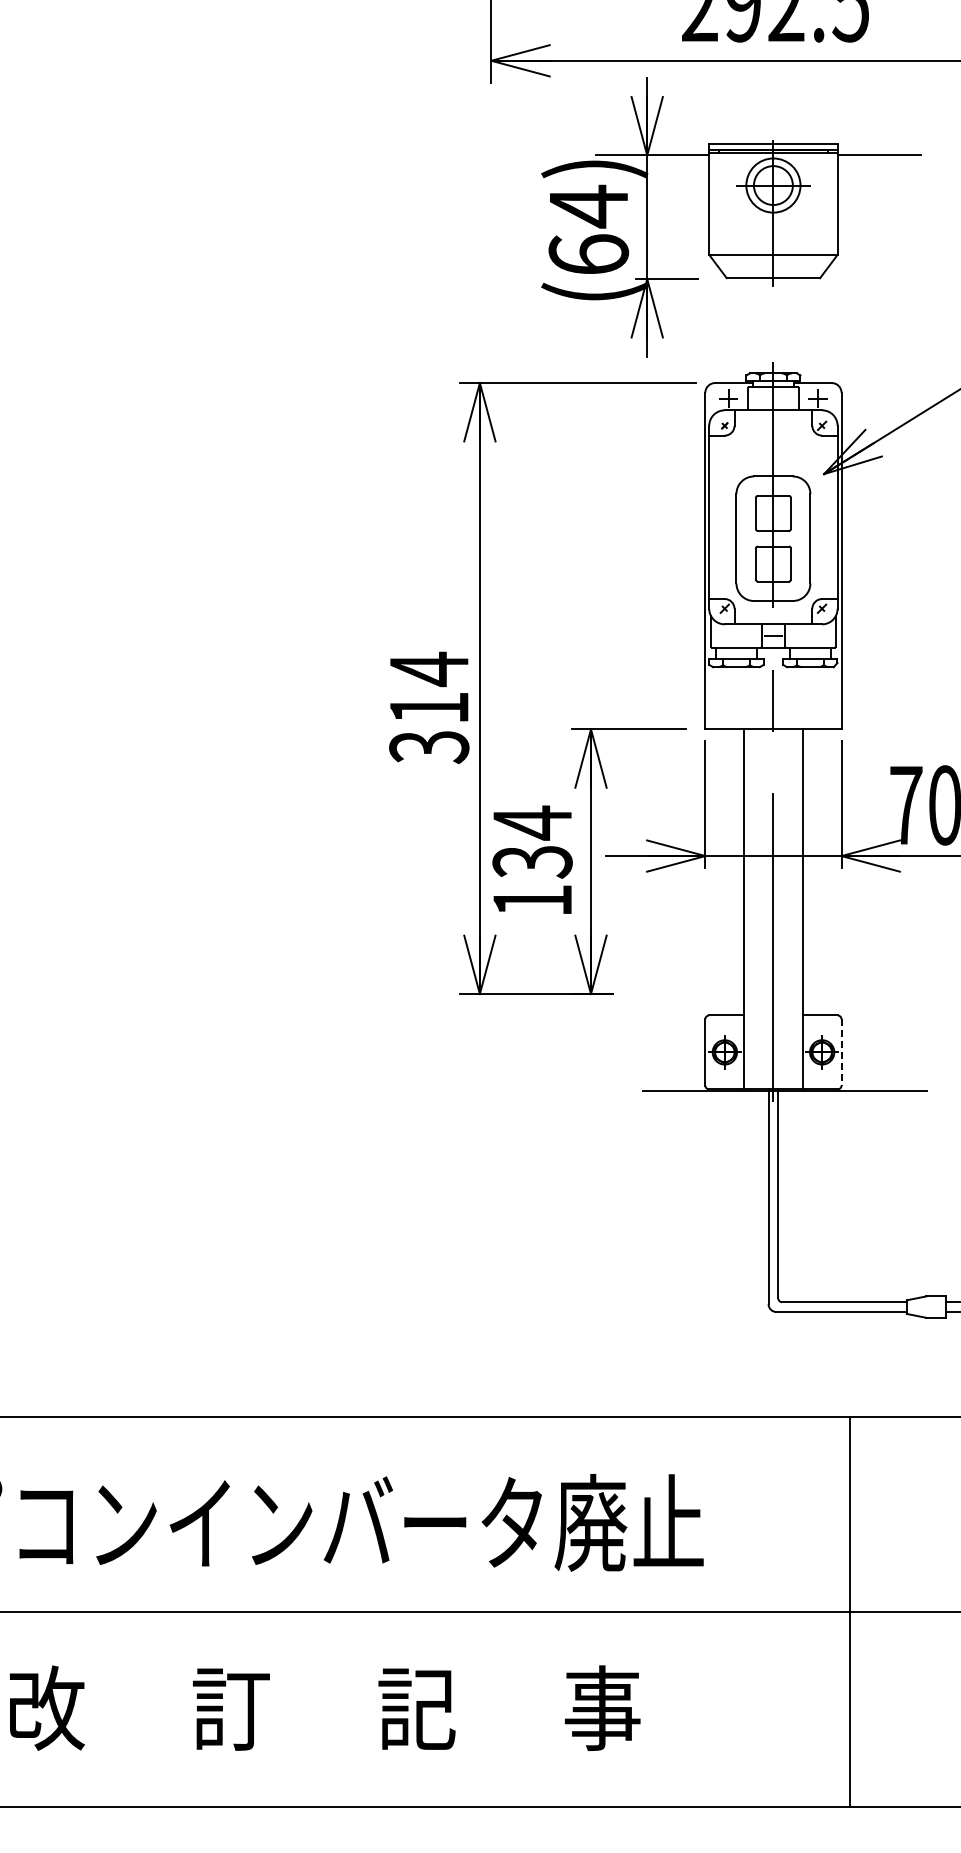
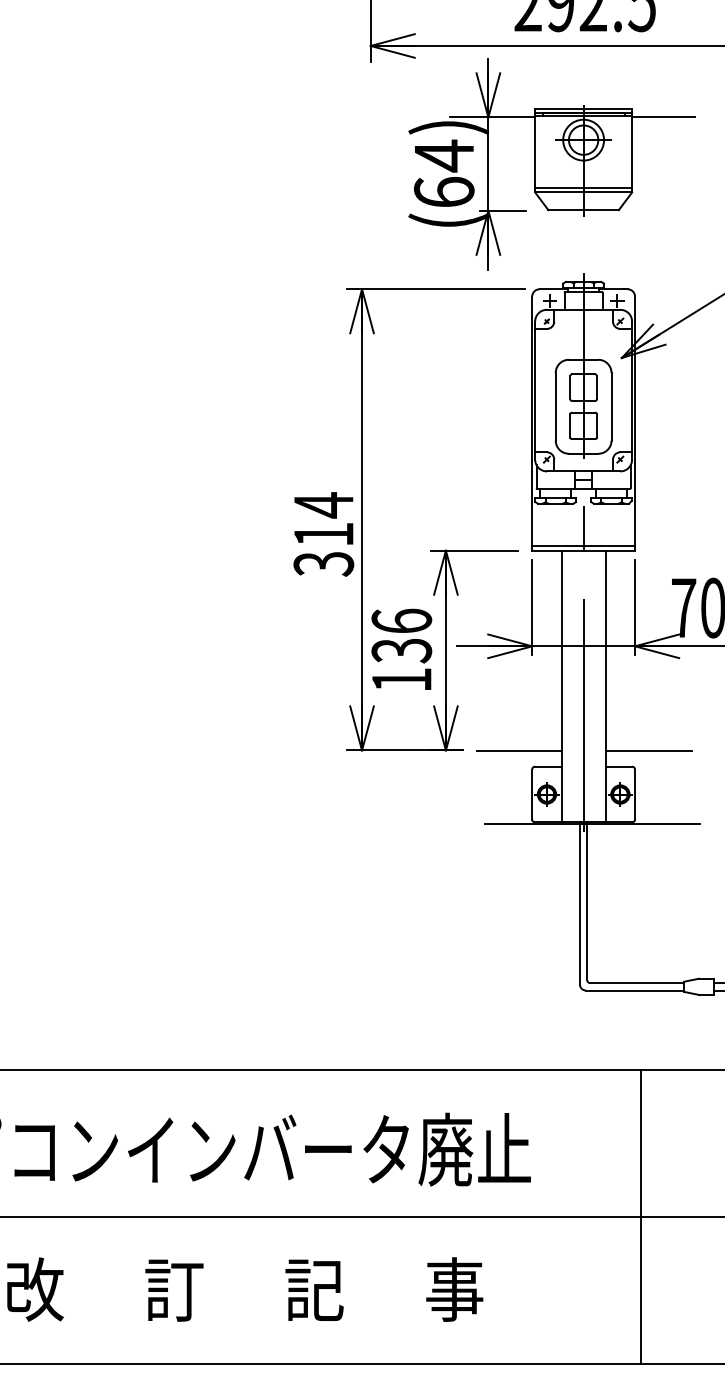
line: (773, 248) -> (583, 187), added
line: (773, 723) -> (583, 546), added
text: (532, 822) -> (401, 620), 134 -> 136
line: (688, 994) -> (519, 750), added
line: (859, 994) -> (648, 750), added
line: (841, 1052) -> (635, 794), dashed -> solid

